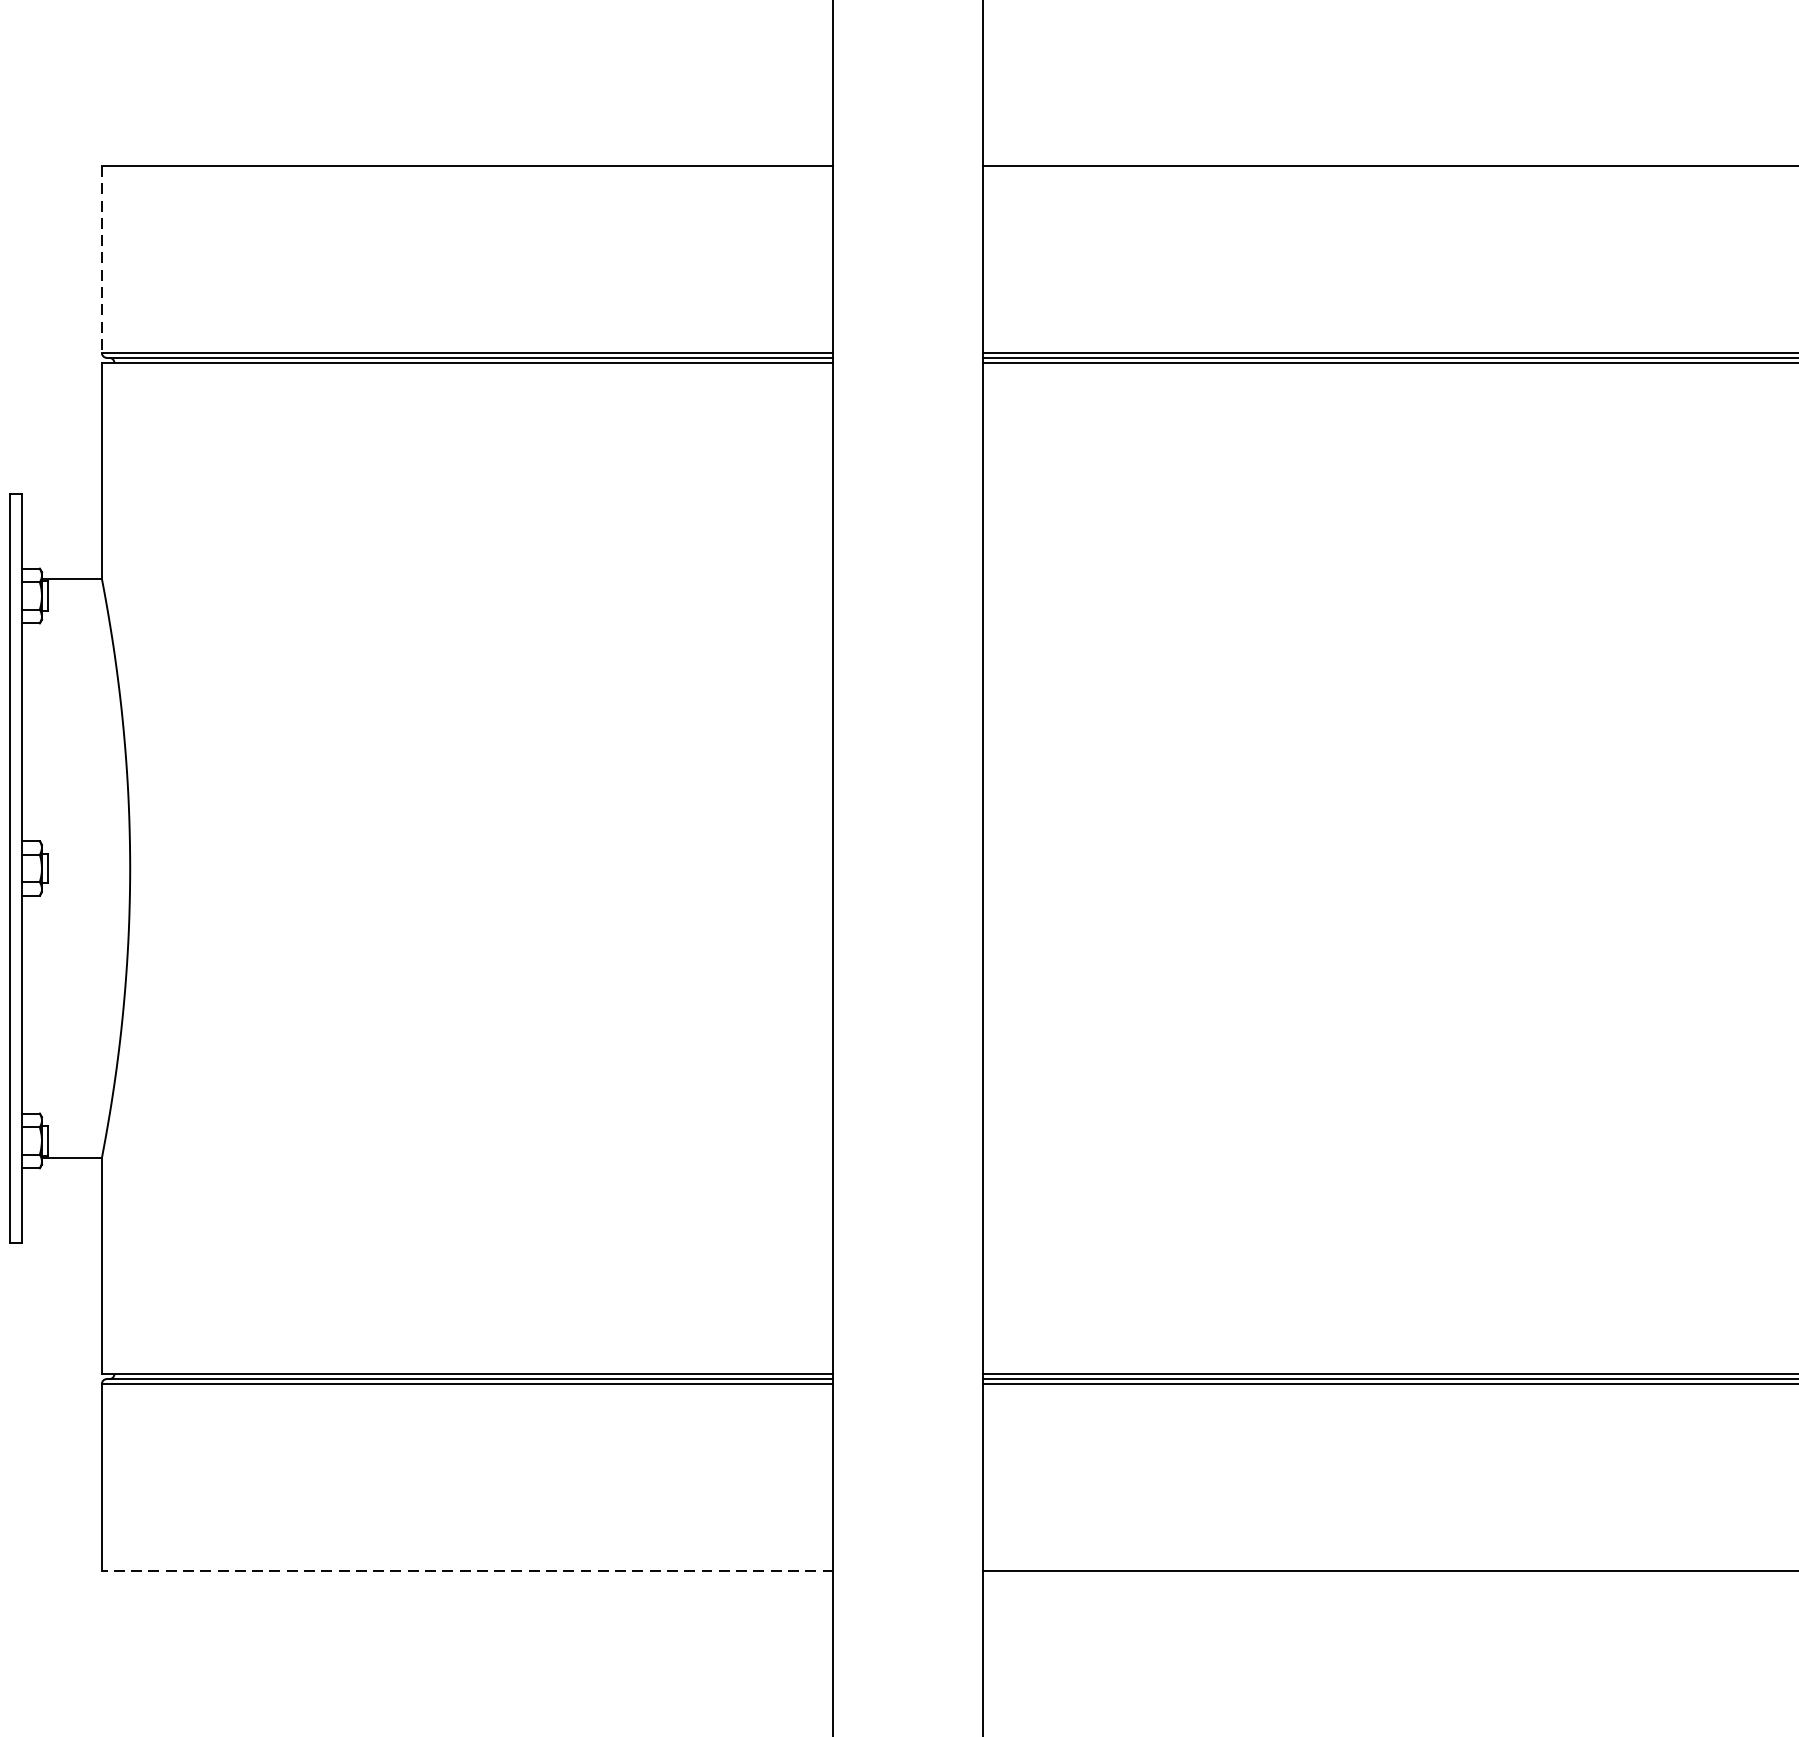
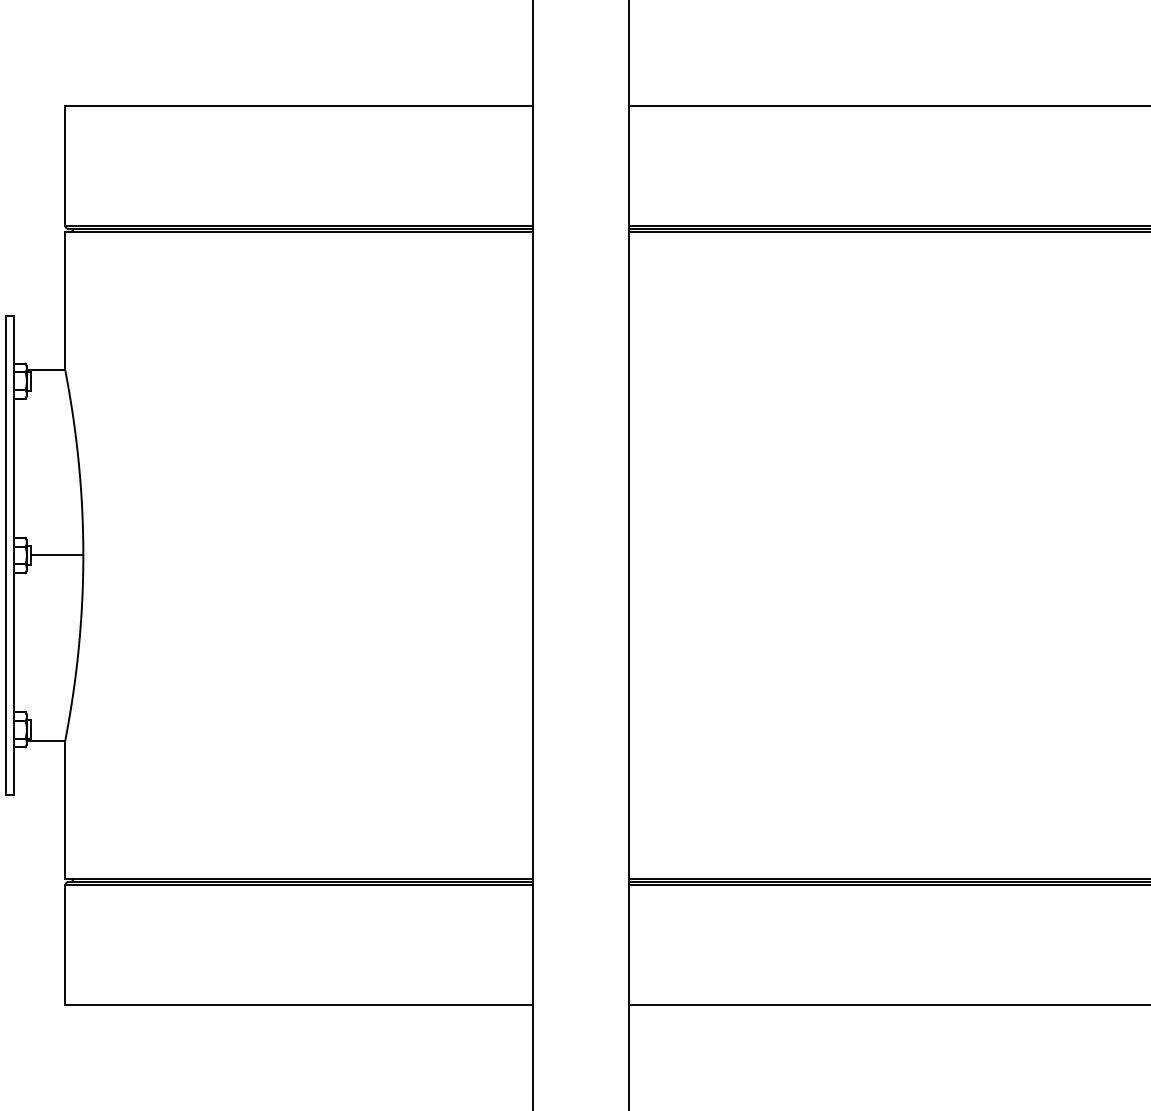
line: (102, 258) -> (65, 165), dashed -> solid
line: (88, 868) -> (56, 555), added
line: (468, 1570) -> (299, 1004), dashed -> solid

